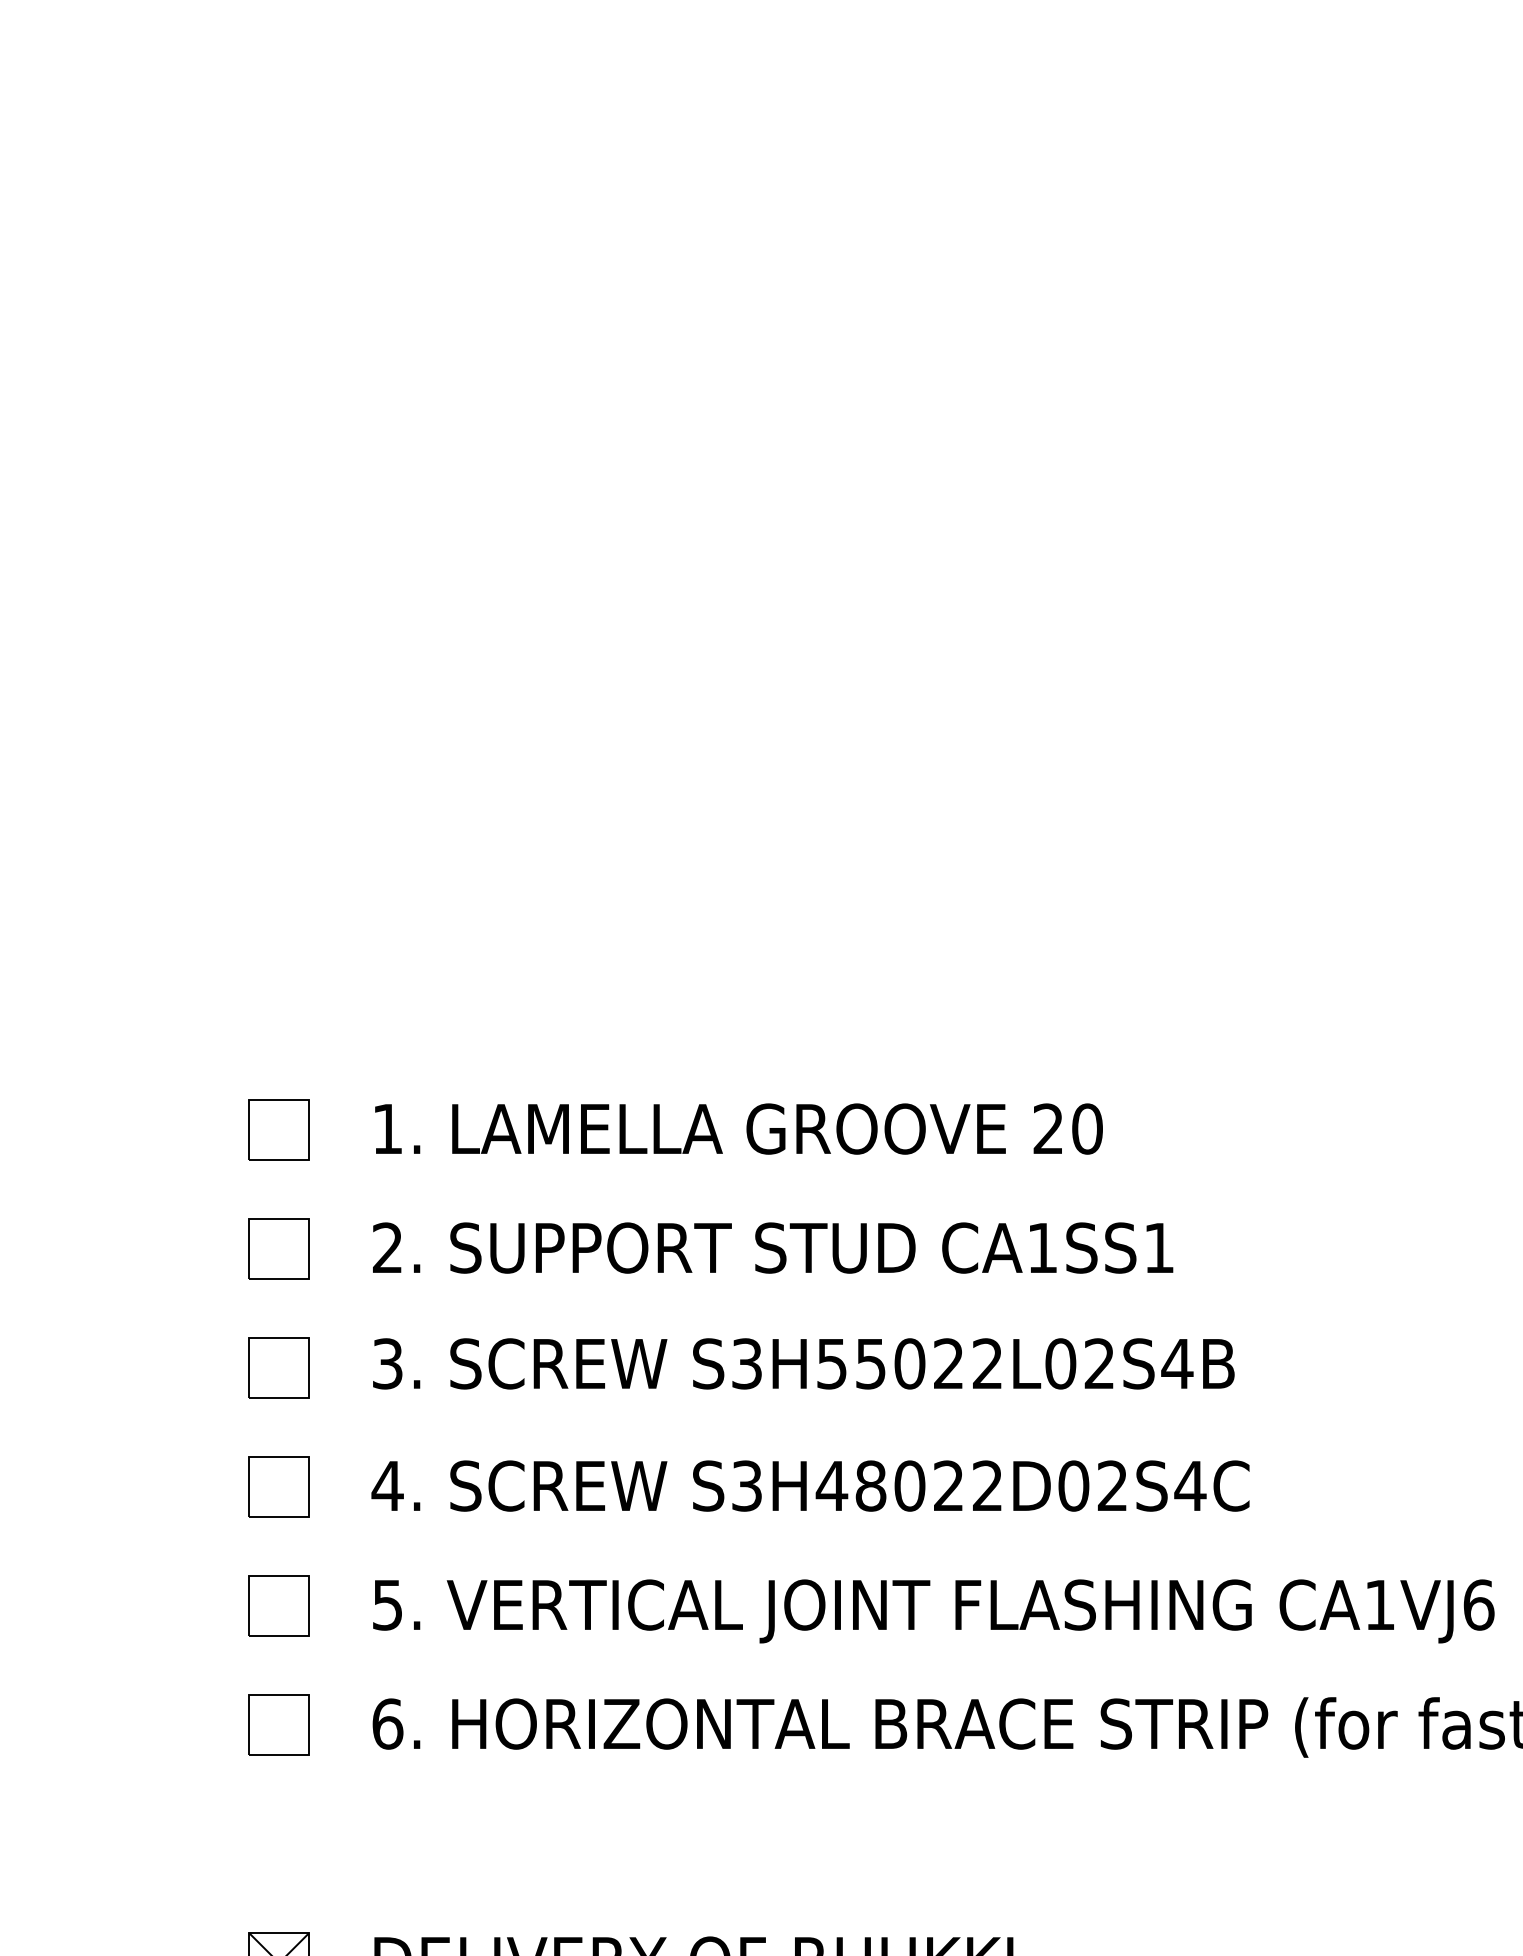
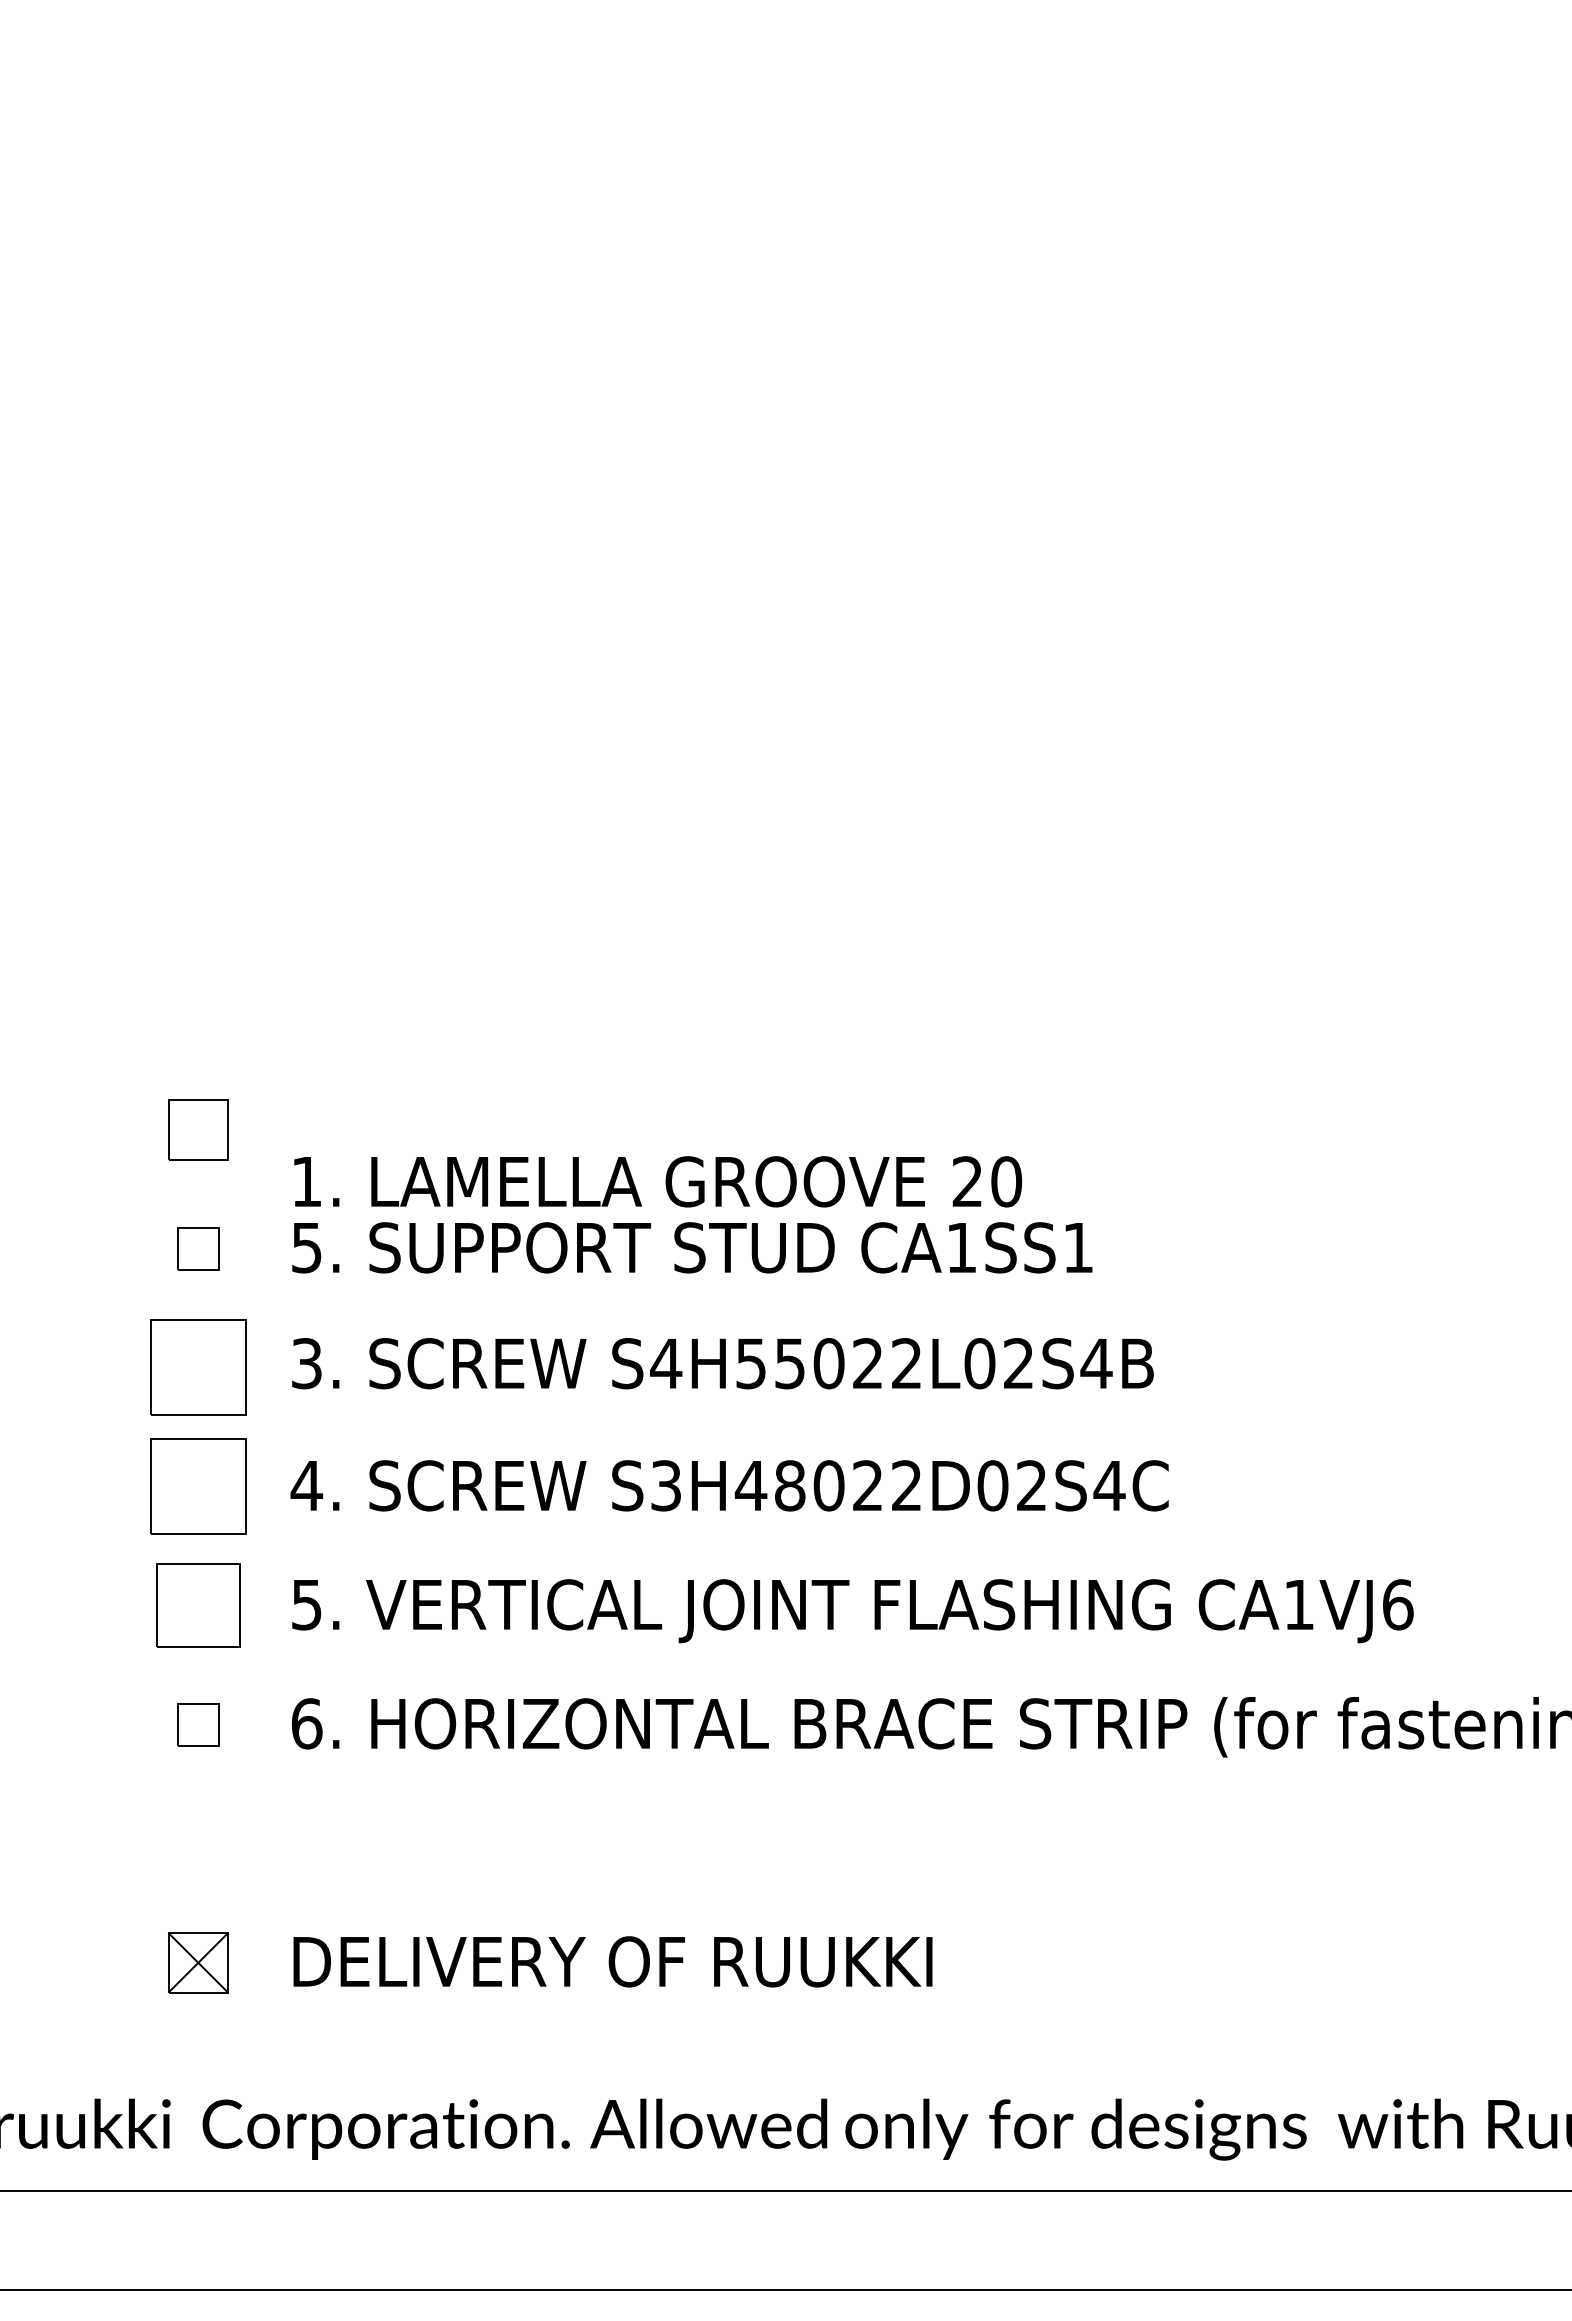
text: (739, 1128) -> (658, 1181), moved
text: (387, 1247) -> (306, 1247), 2. -> 5.
part: (279, 1248) -> (198, 1248), size x0.7
text: (747, 1363) -> (666, 1363), S3H55022L02S4B -> S4H55022L02S4B
part: (279, 1367) -> (198, 1367), size x1.6
part: (279, 1486) -> (198, 1486), size x1.6
part: (279, 1605) -> (198, 1605), size x1.4
part: (279, 1724) -> (198, 1724), size x0.7

